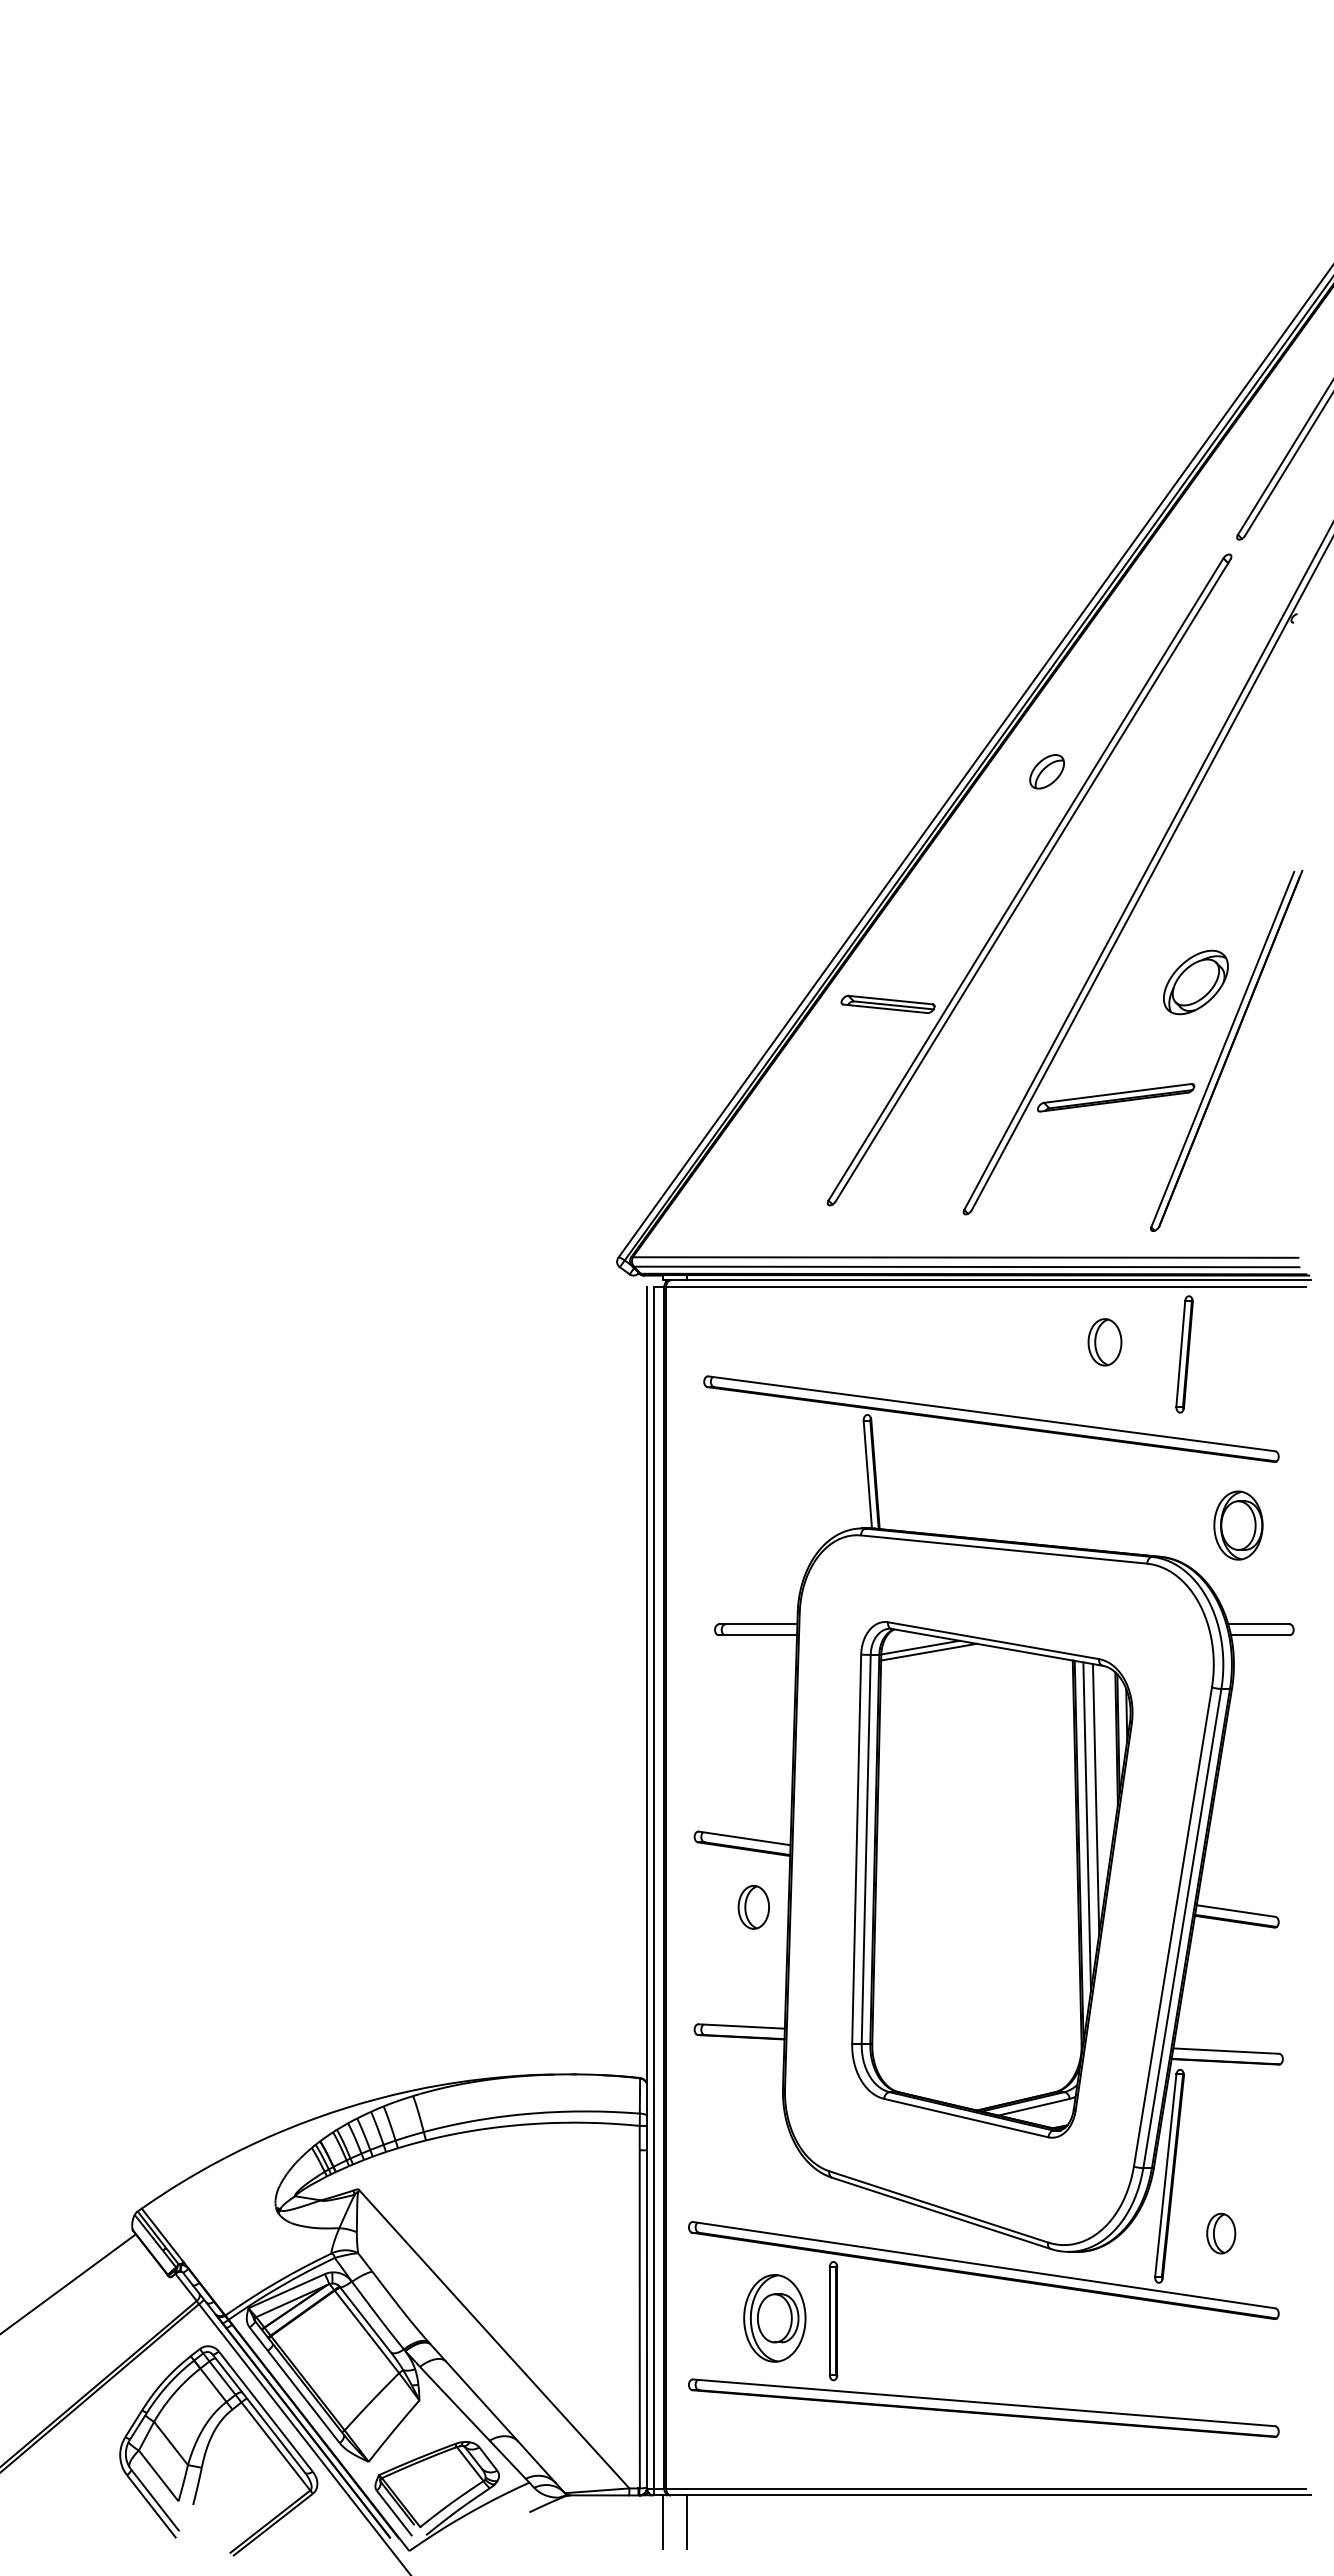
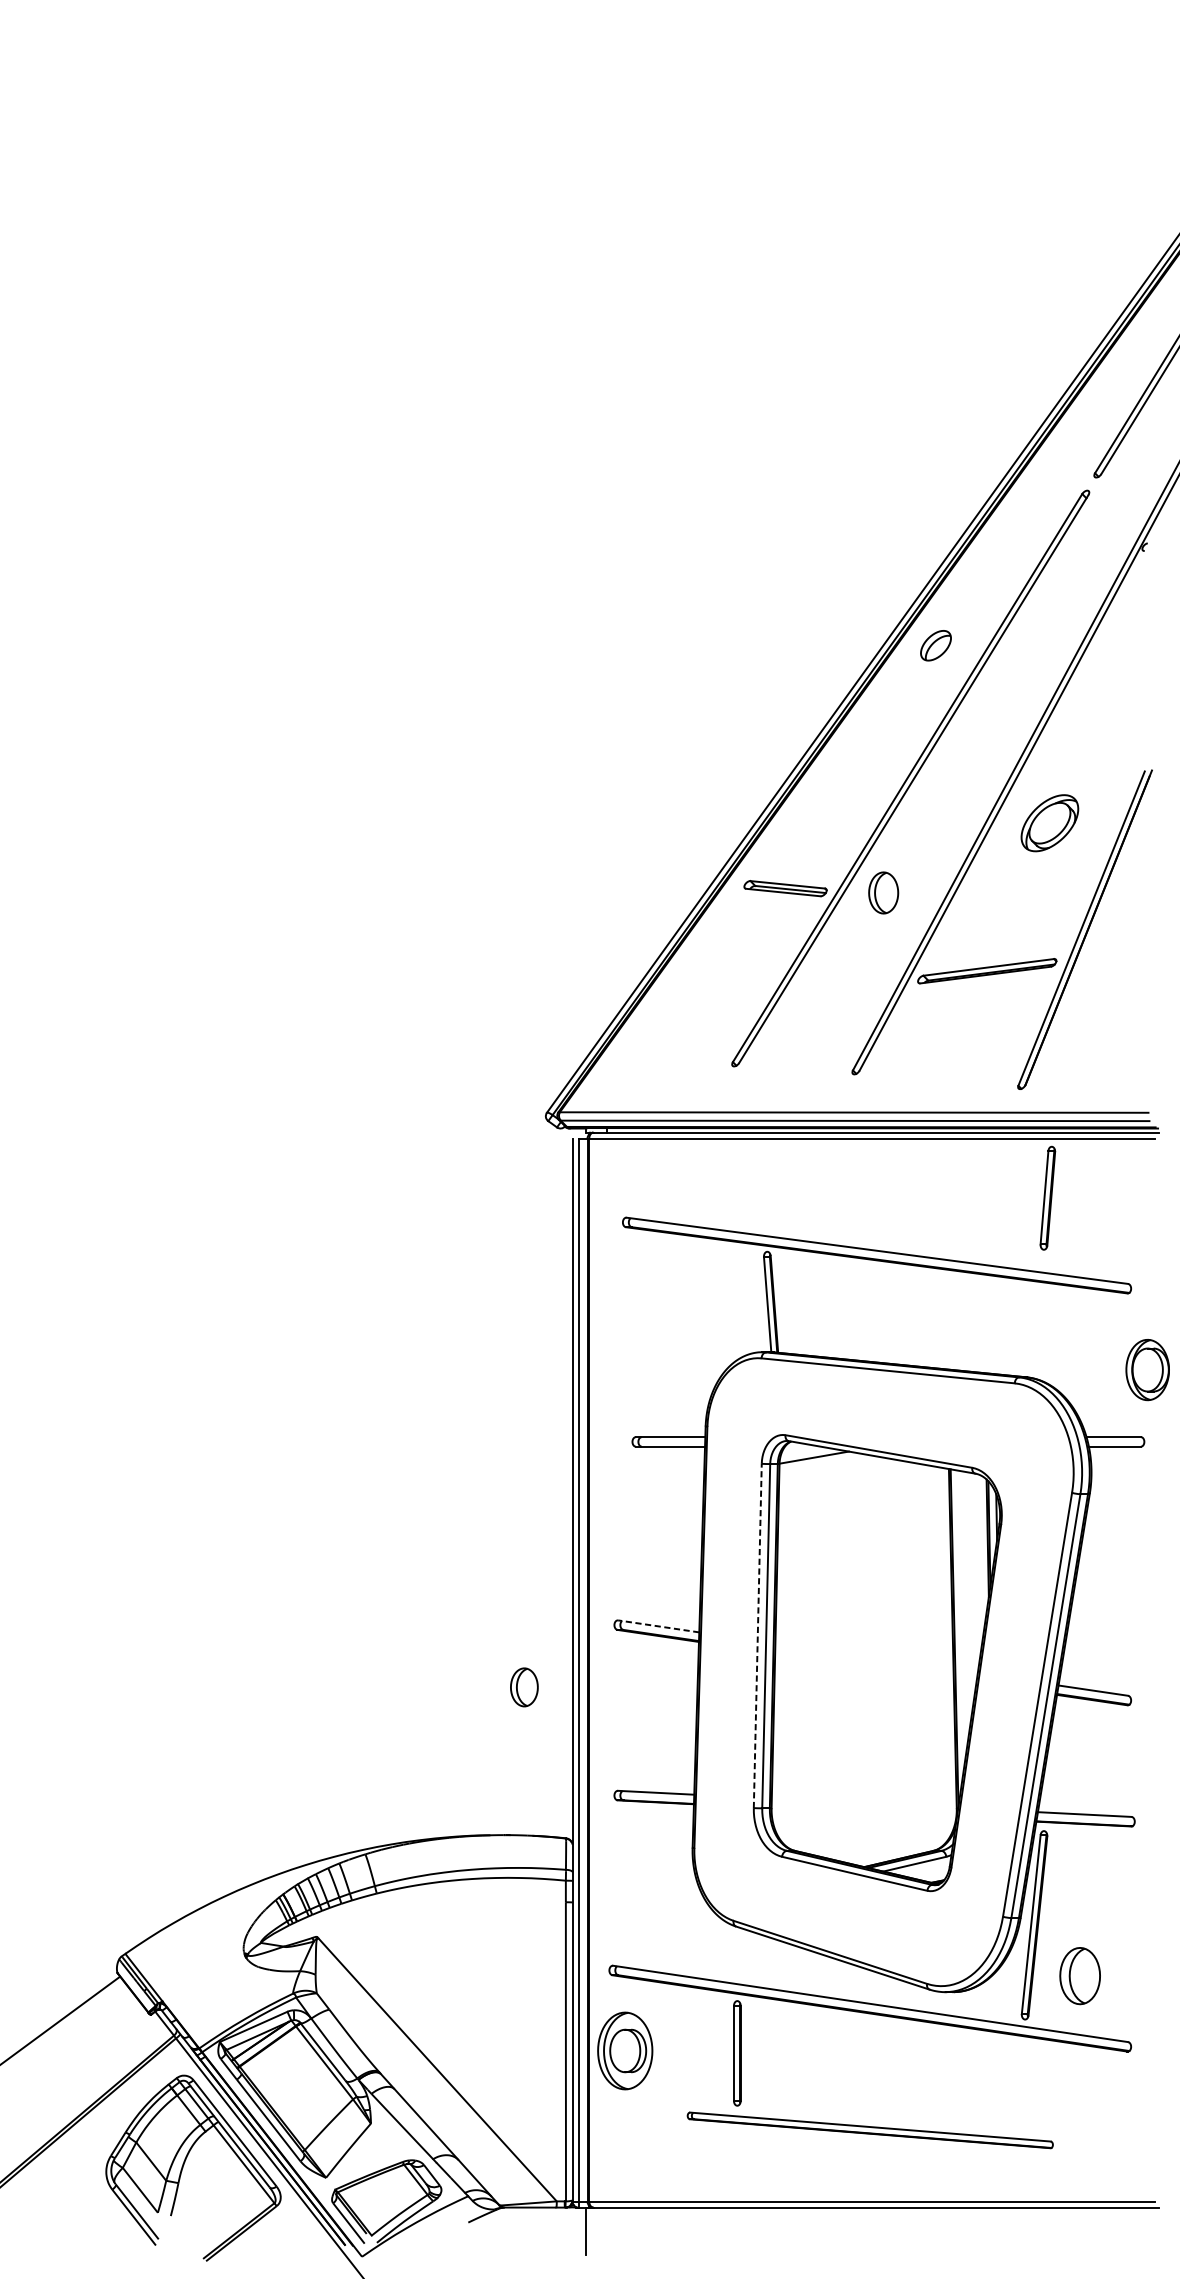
part: (1046, 771) -> (935, 645), moved
part: (1195, 982) -> (1049, 823), moved
part: (1104, 1342) -> (883, 893), moved
part: (1238, 1525) -> (1147, 1369), moved
line: (928, 1651) -> (821, 1461), removed
line: (1095, 1799) -> (969, 1591), removed
line: (1086, 1826) -> (961, 1615), removed
line: (744, 1838) -> (658, 1626), solid -> dashed
line: (856, 1849) -> (757, 1636), solid -> dashed
part: (753, 1907) -> (524, 1687), moved
part: (1221, 2233) -> (1080, 1975), size x1.6
part: (774, 2318) -> (624, 2051), moved
part: (983, 2407) -> (869, 2129), size x0.7
line: (686, 2522) -> (607, 2231), removed

